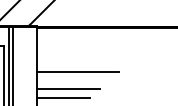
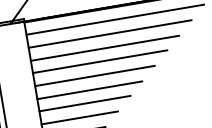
line: (98, 36) -> (115, 19), added
line: (93, 45) -> (110, 34), added
line: (88, 54) -> (105, 48), added
line: (83, 62) -> (100, 61), added
line: (73, 80) -> (90, 89), added

